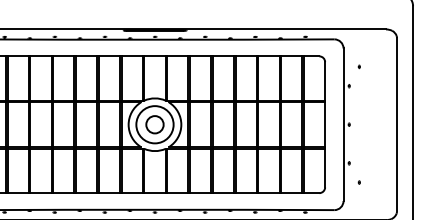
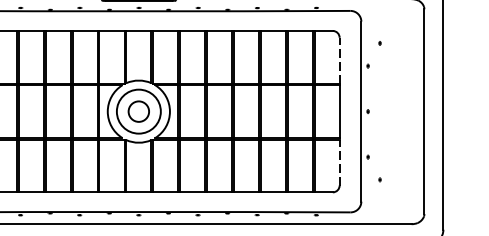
line: (325, 81) -> (340, 60), solid -> dashed
line: (325, 167) -> (340, 162), solid -> dashed

